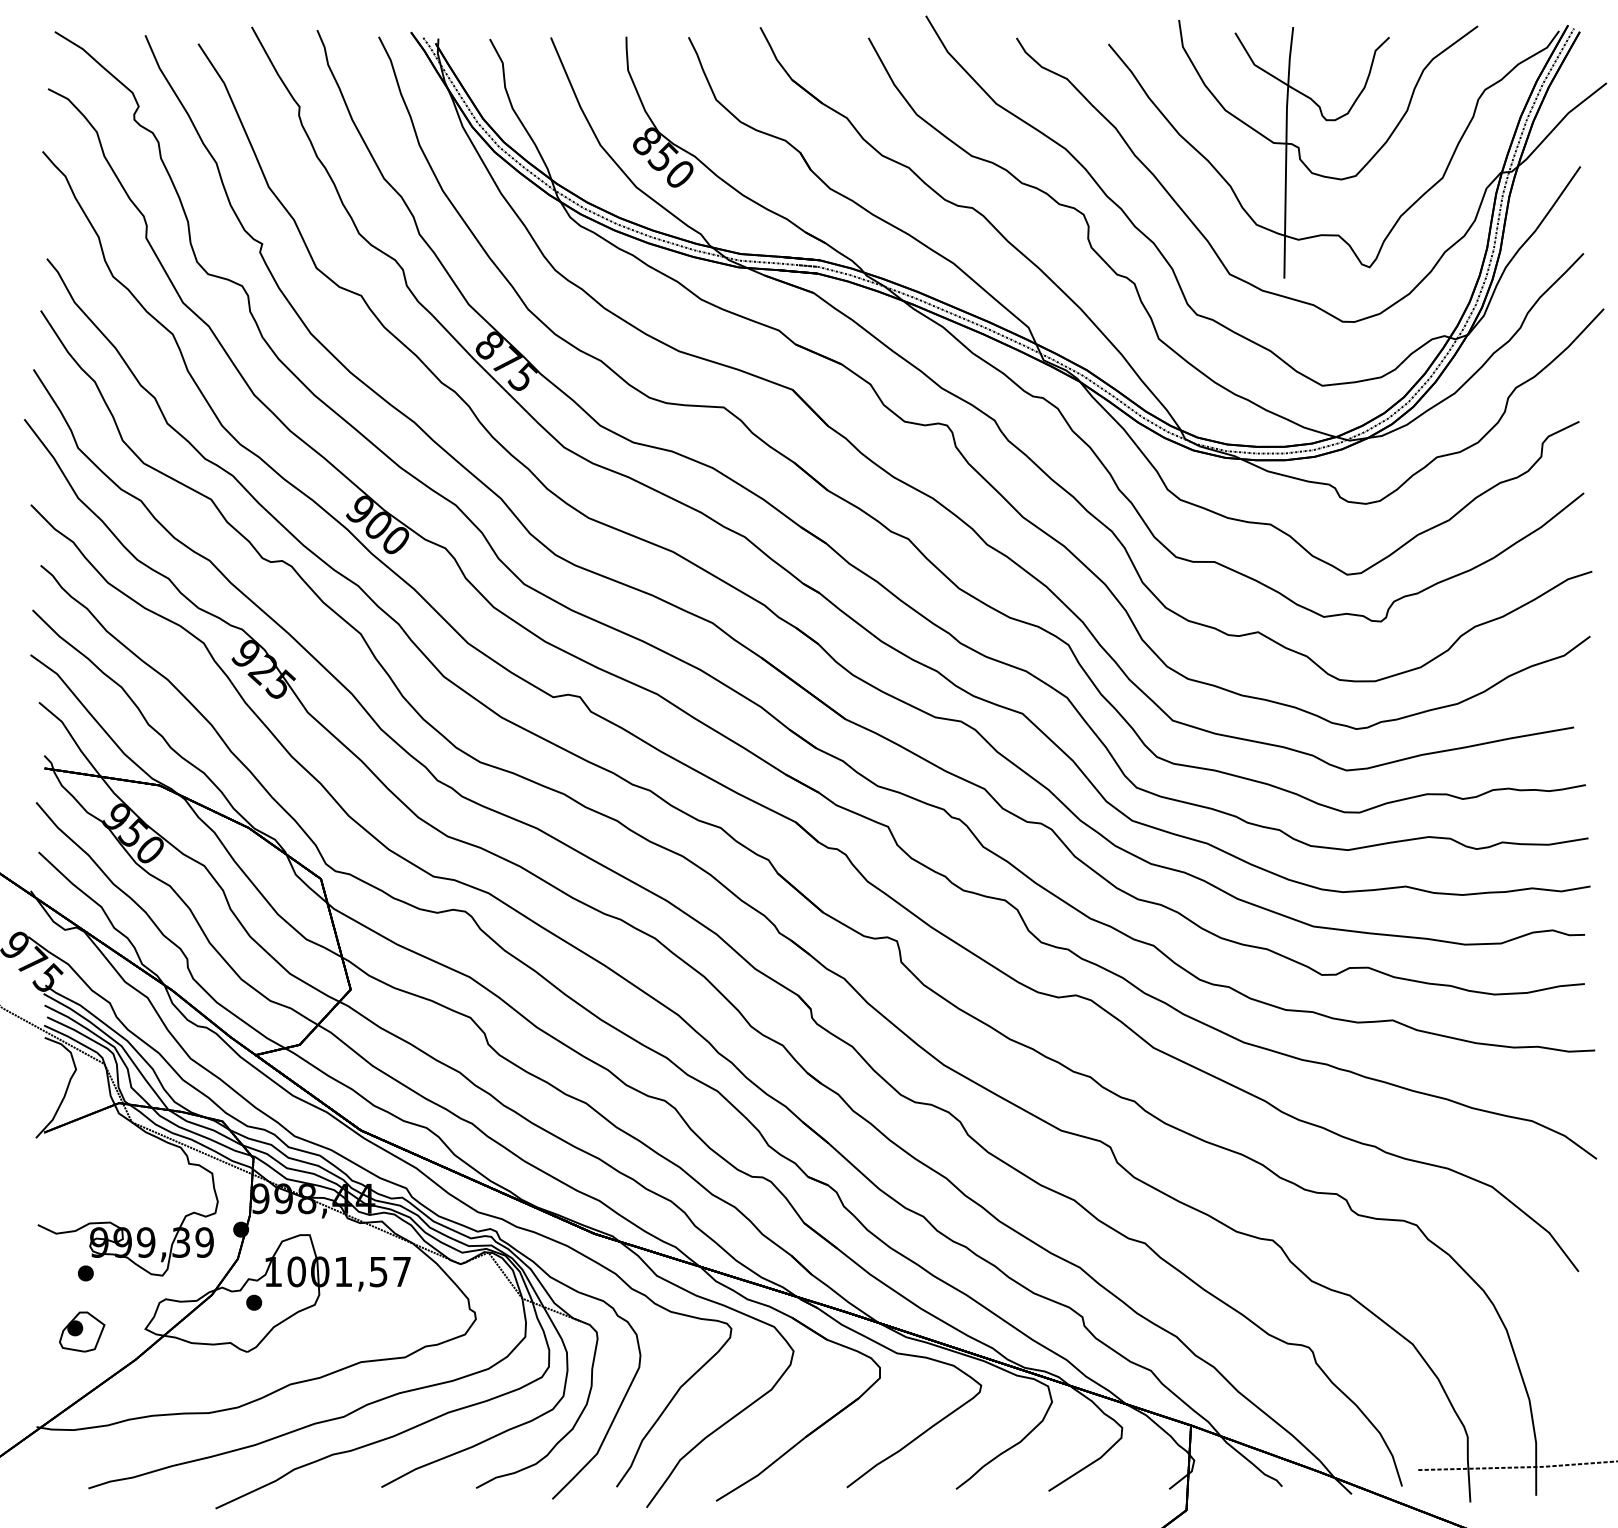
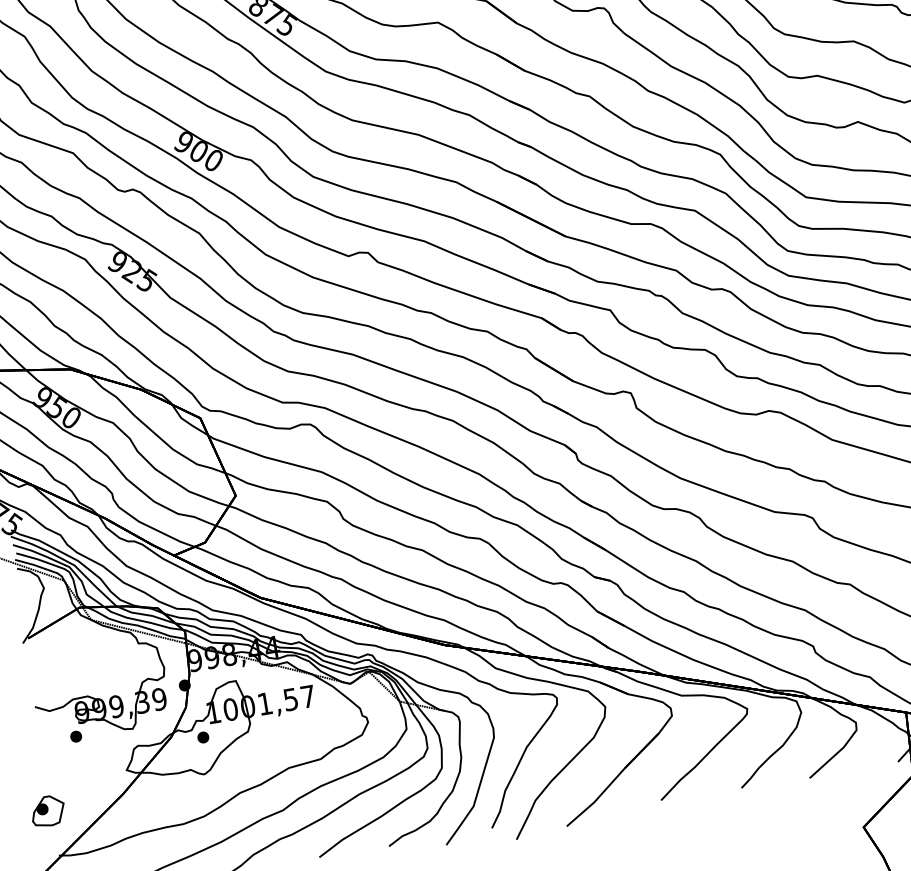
part: (82, 1331) -> (48, 810), moved

